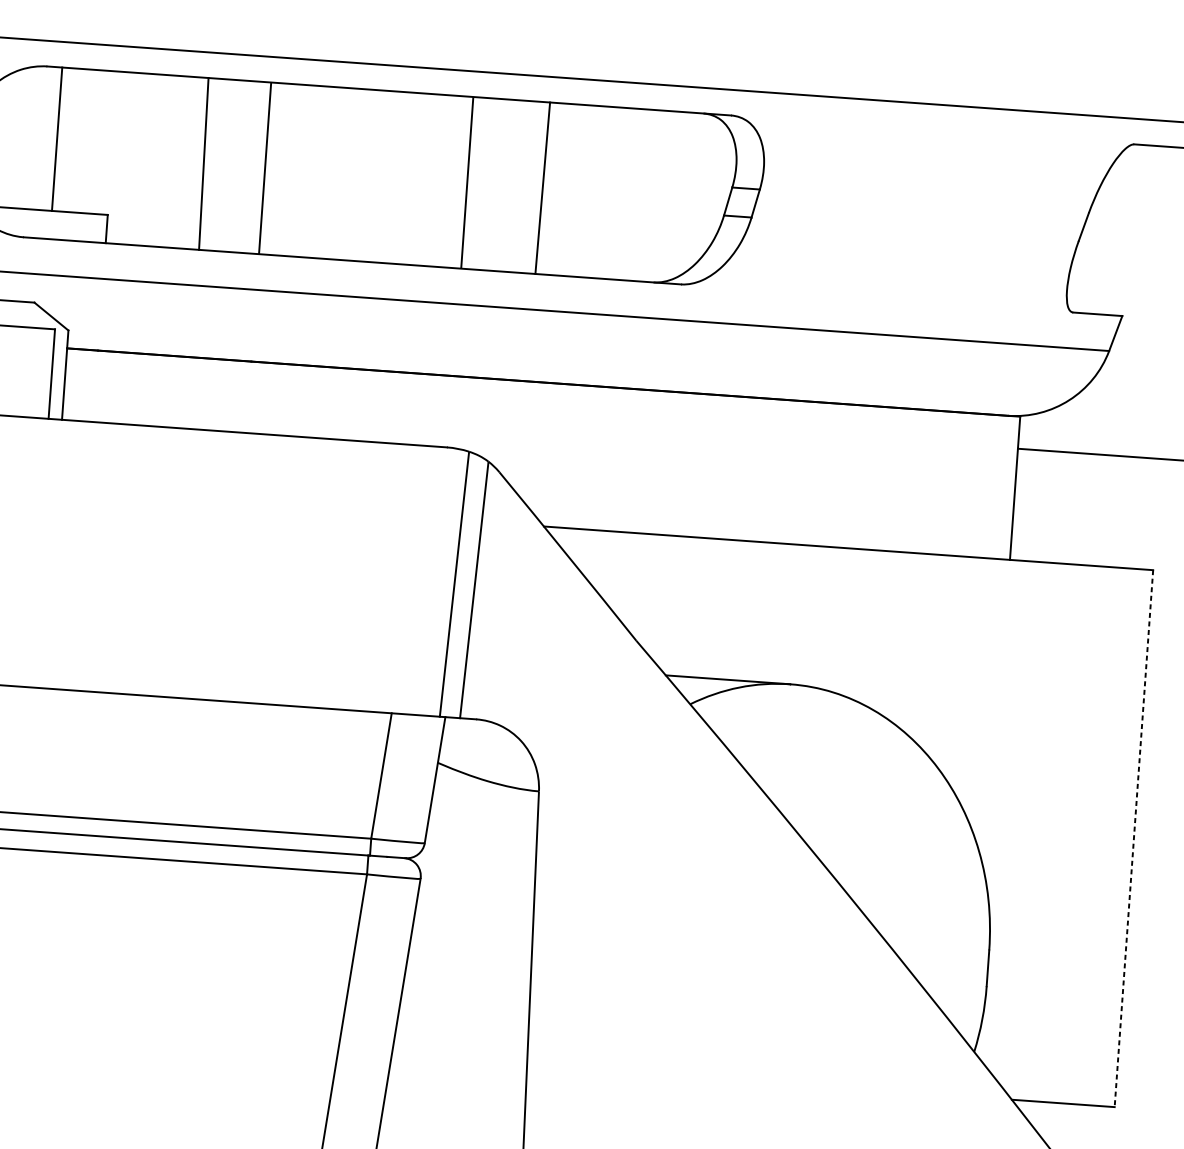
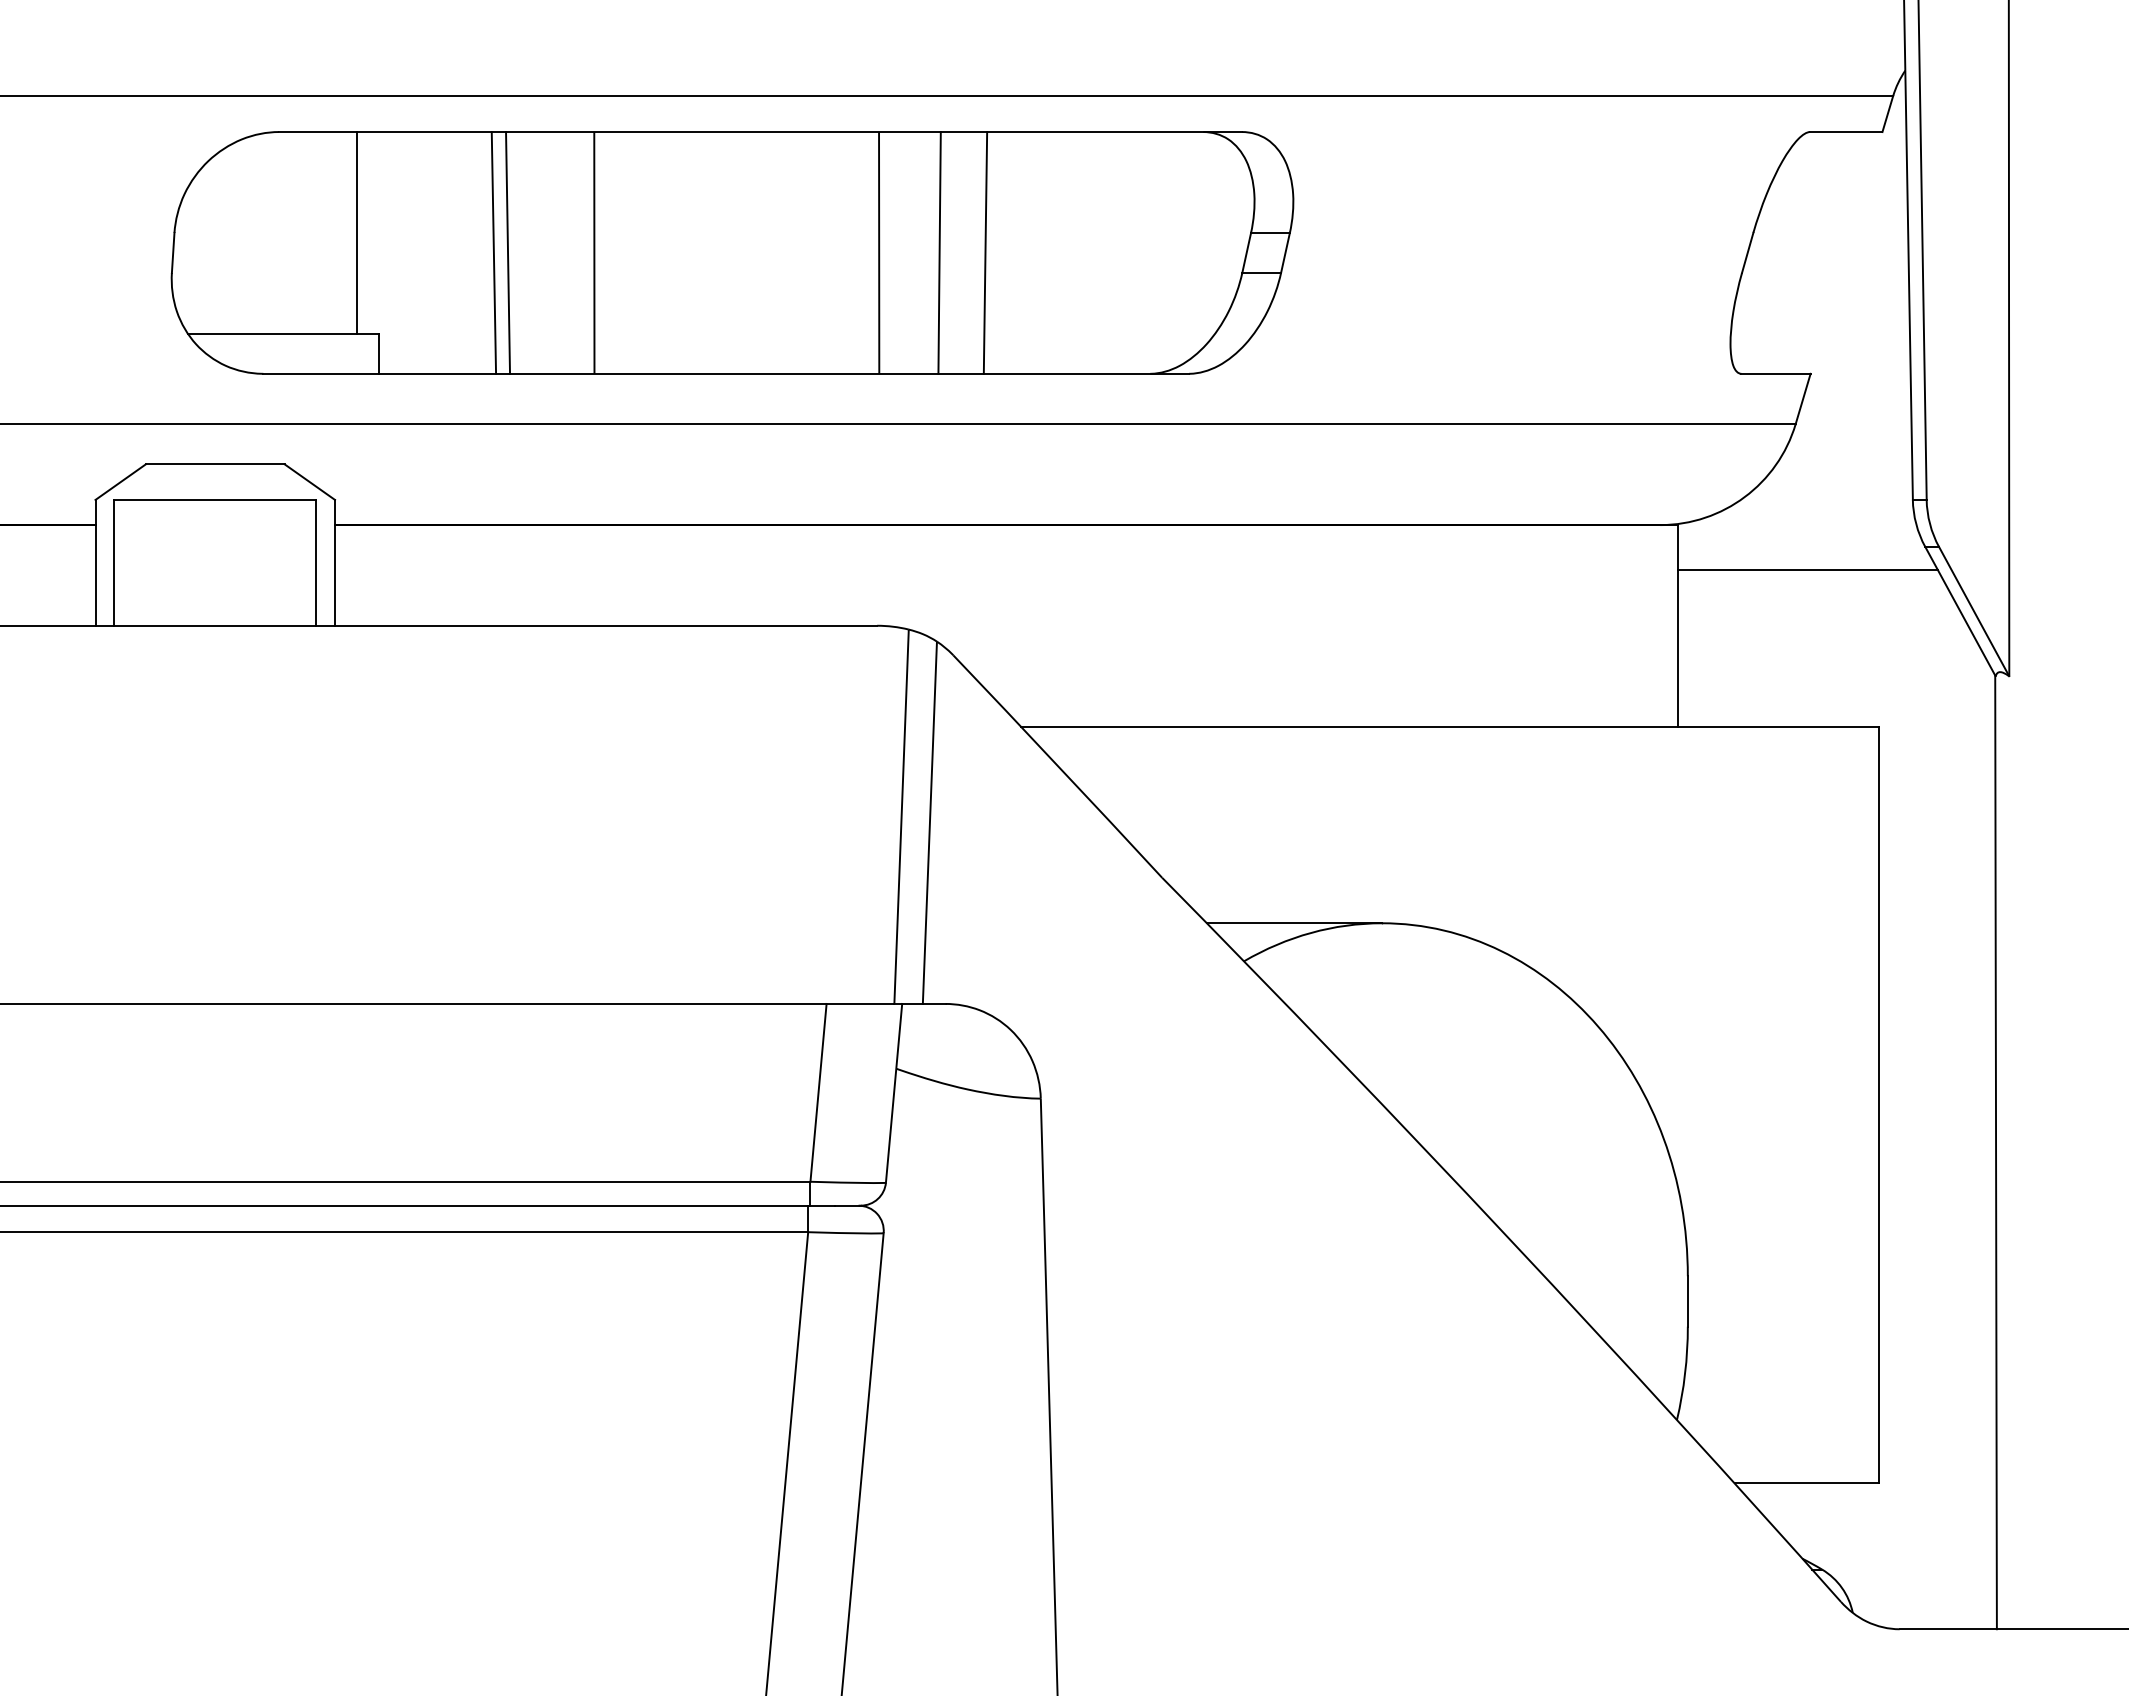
line: (56, 139) -> (356, 233), moved
line: (193, 162) -> (493, 252), added
line: (510, 185) -> (939, 252), added
line: (1134, 838) -> (1879, 1105), dashed -> solid

